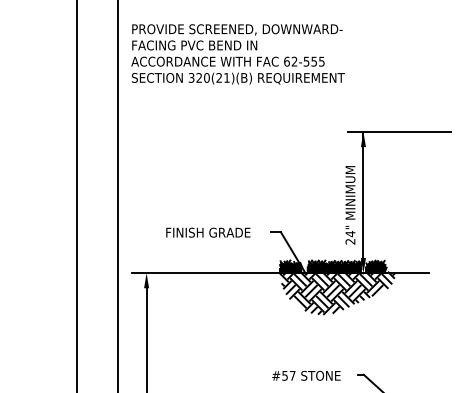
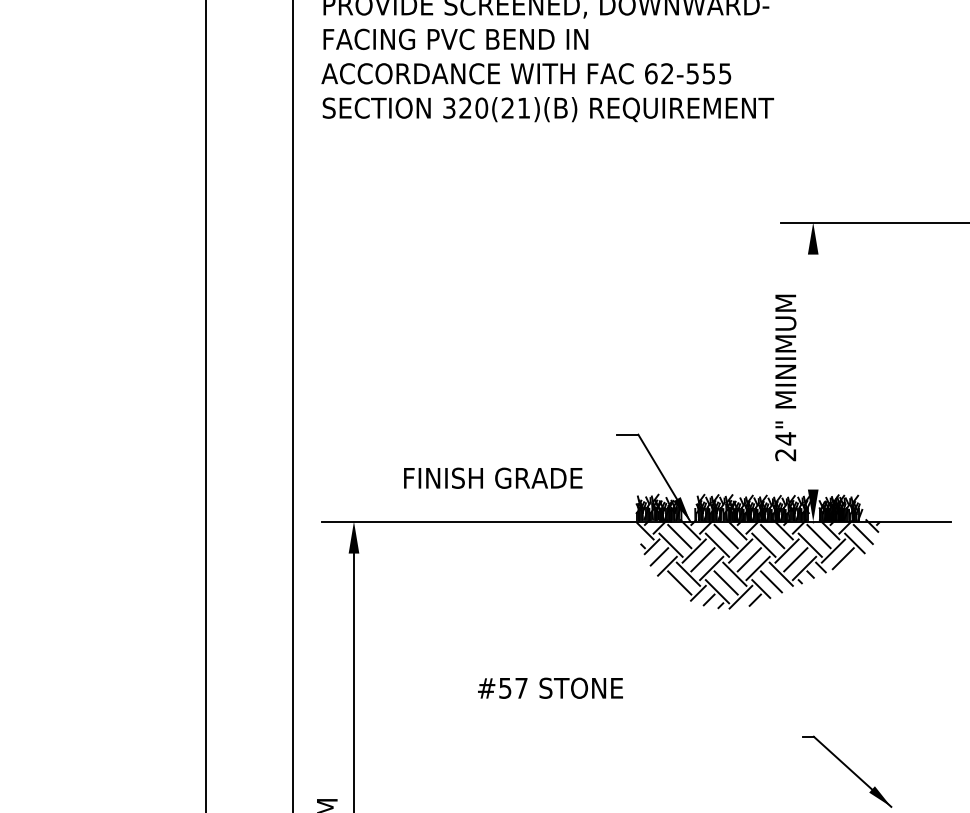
line: (363, 194) -> (813, 355), removed
text: (208, 232) -> (493, 477), moved
text: (306, 375) -> (550, 687), moved

